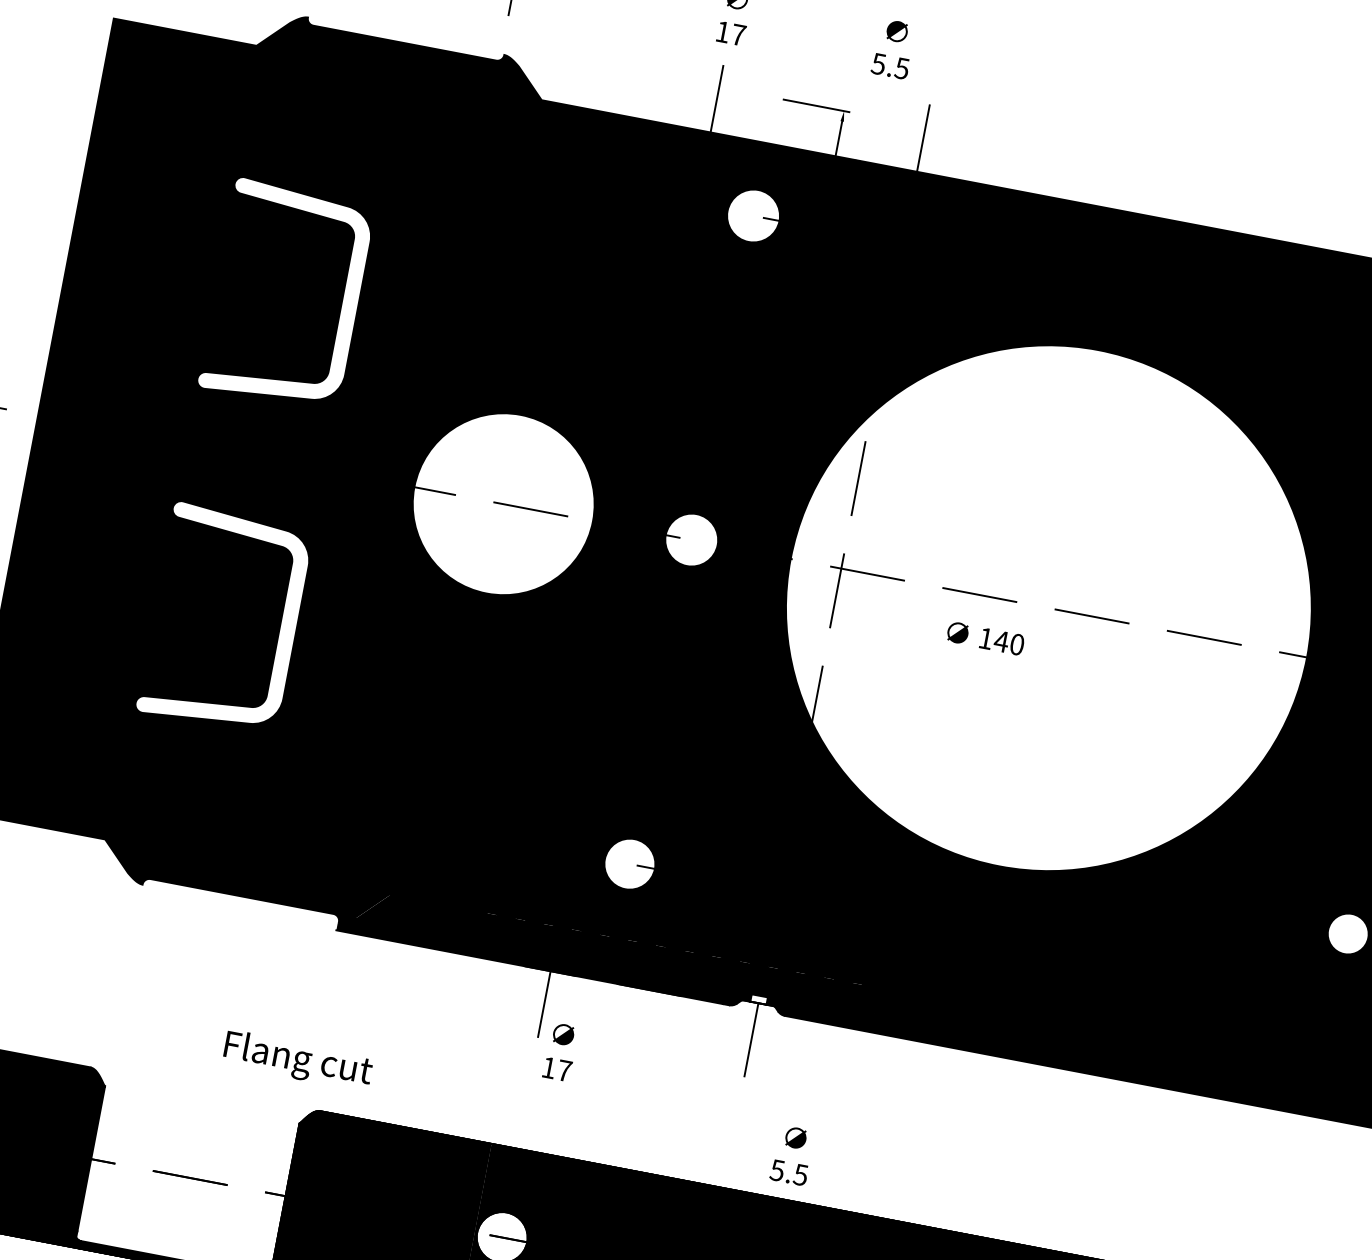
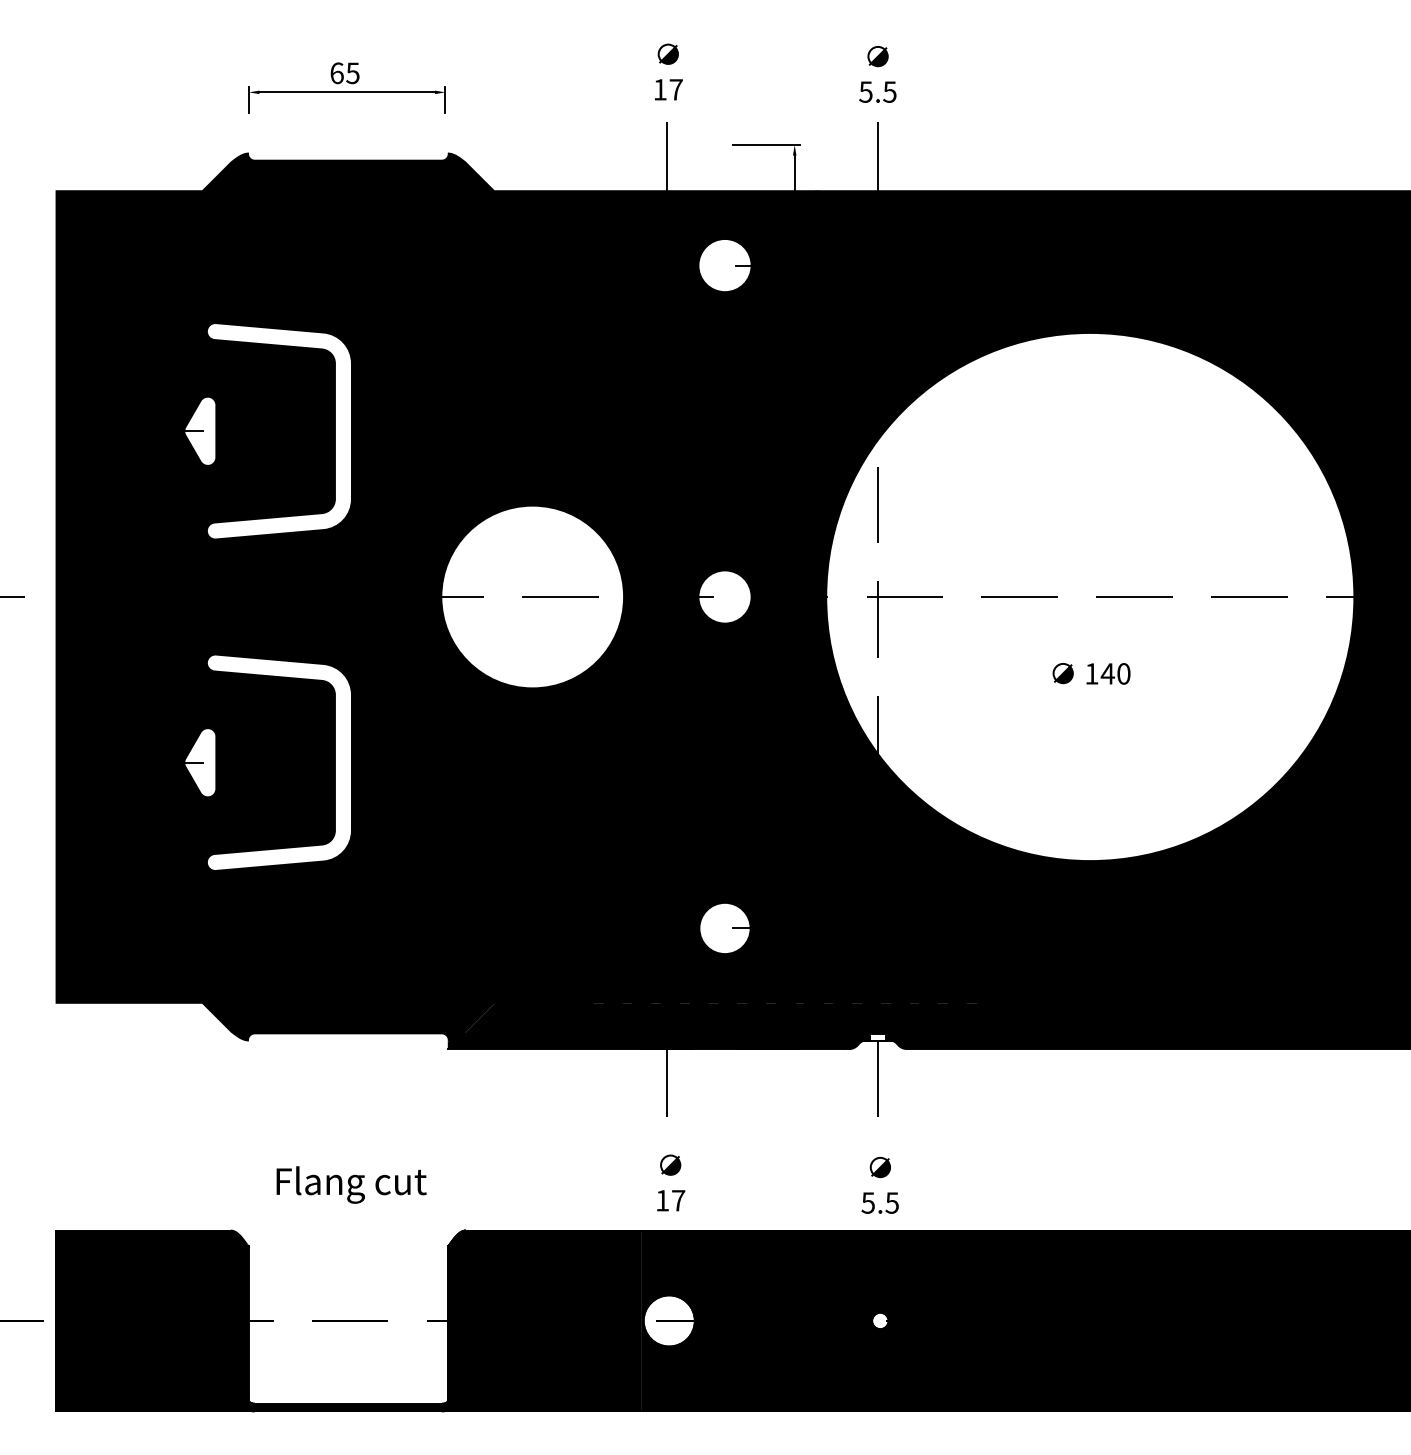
text: (893, 49) -> (877, 74), moved
text: (985, 638) -> (1091, 673), moved
text: (561, 1051) -> (671, 1182), moved
text: (298, 1060) -> (351, 1184), moved
text: (791, 1154) -> (879, 1184), moved

